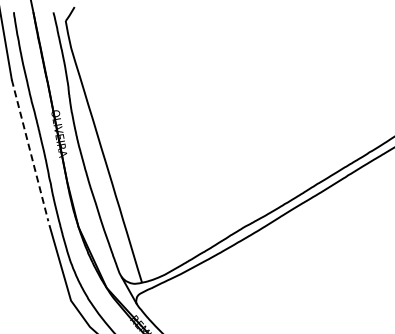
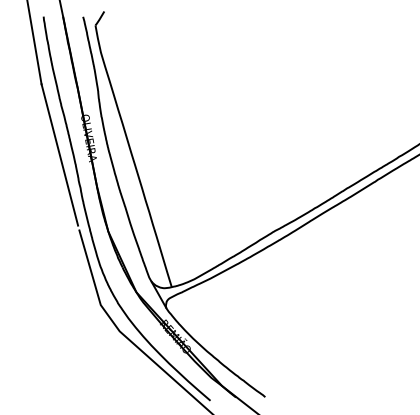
line: (29, 151) -> (59, 155), dashed -> solid

